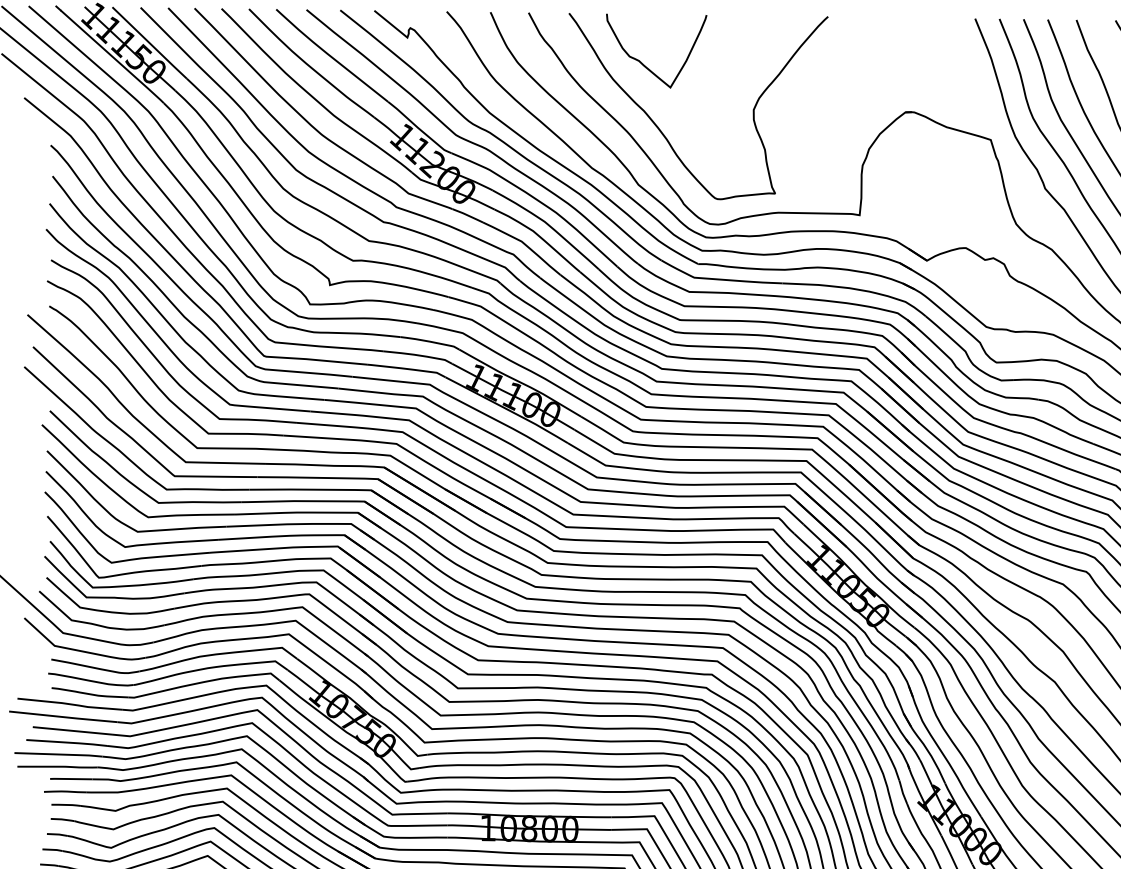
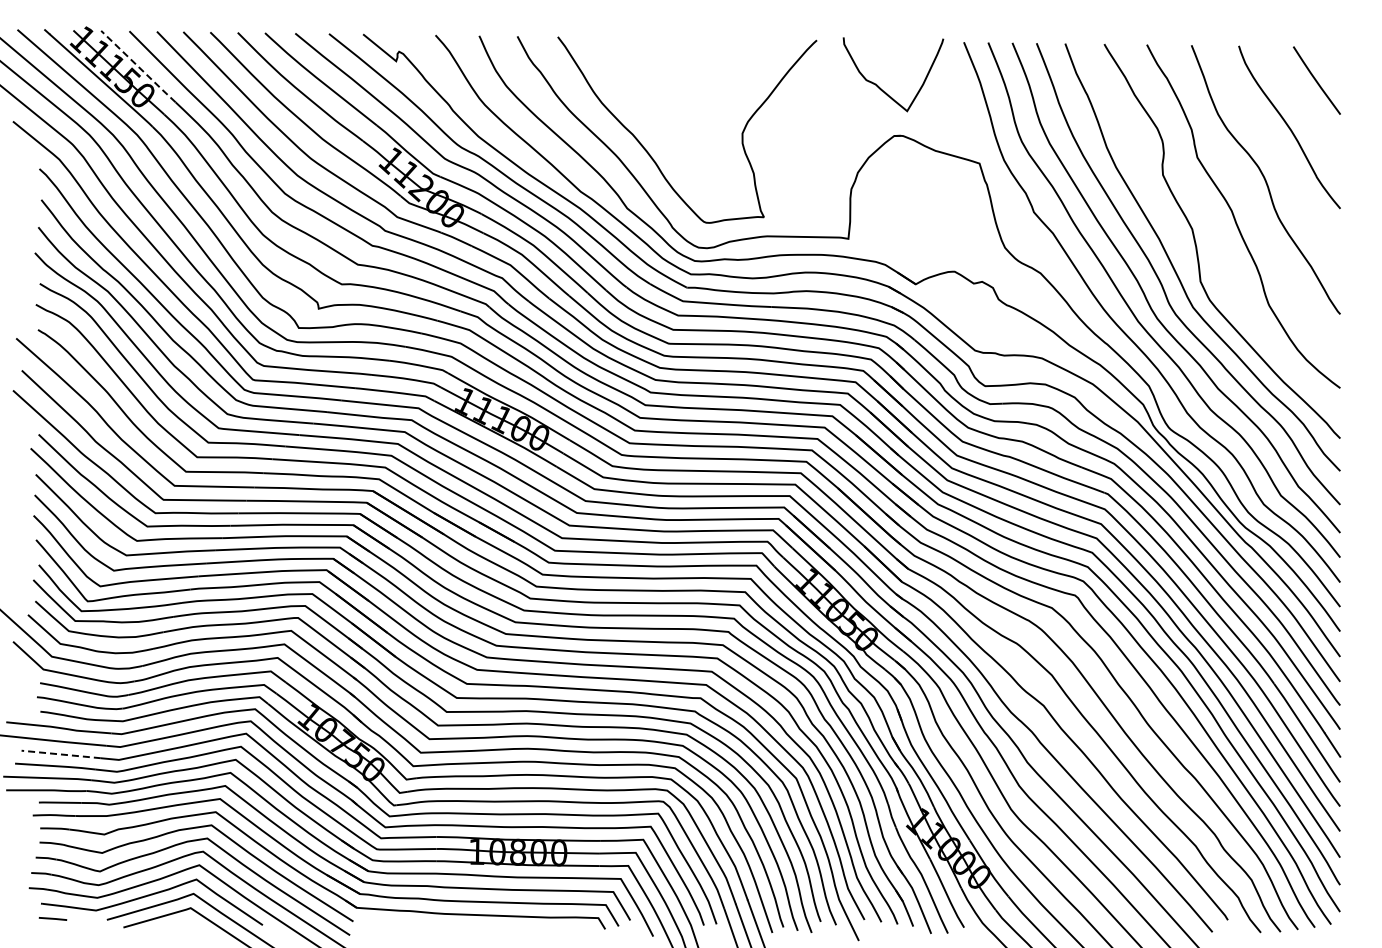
line: (149, 42) -> (138, 66), solid -> dashed
curve: (643, 63) -> (880, 87), moved
line: (72, 730) -> (61, 754), solid -> dashed

